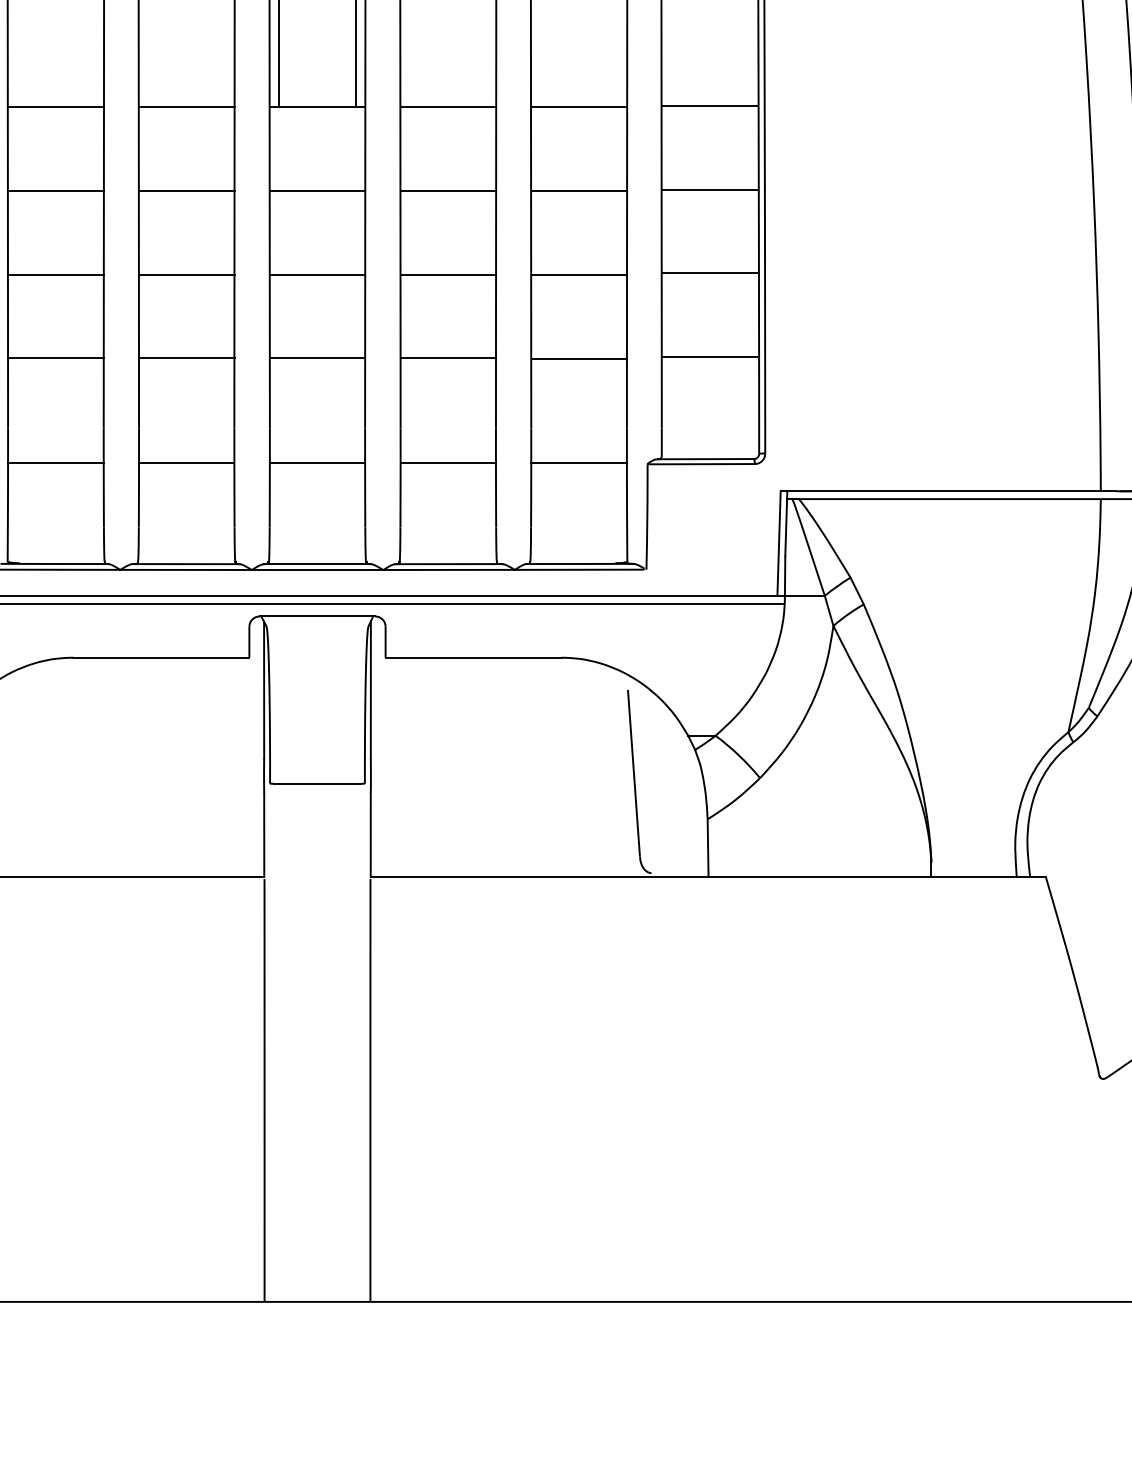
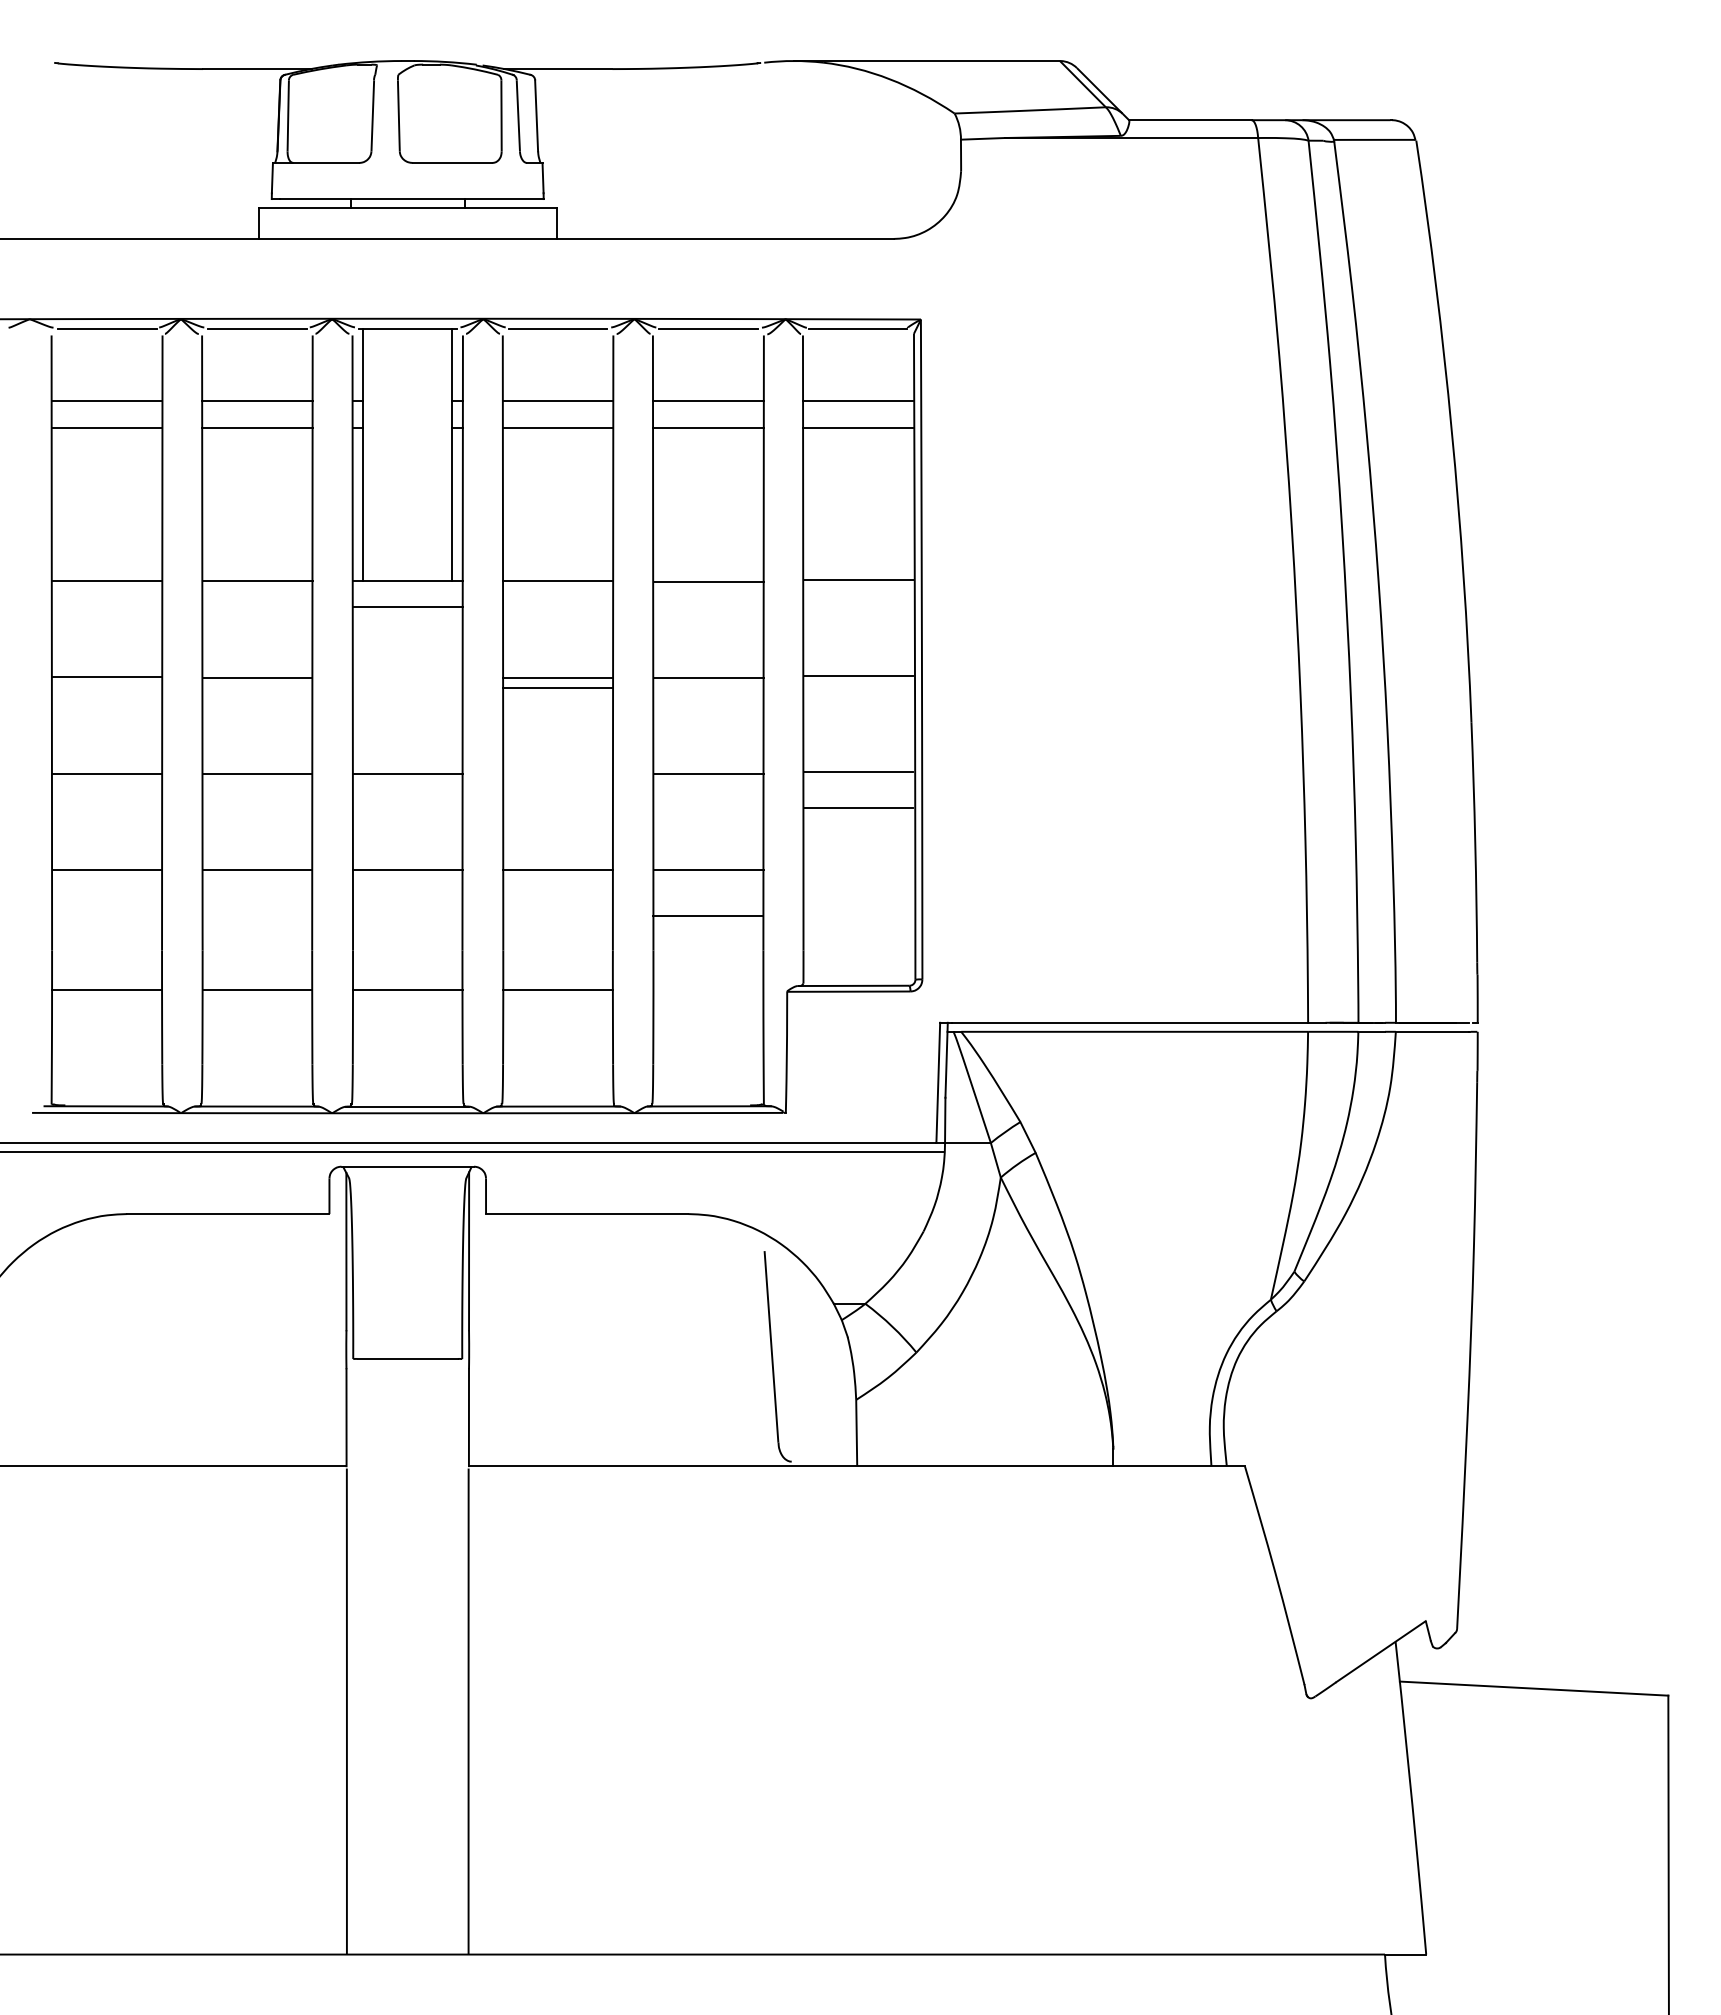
line: (317, 190) -> (407, 606), moved
line: (448, 274) -> (558, 687), moved
line: (709, 357) -> (858, 807), moved
line: (579, 462) -> (708, 915), moved

